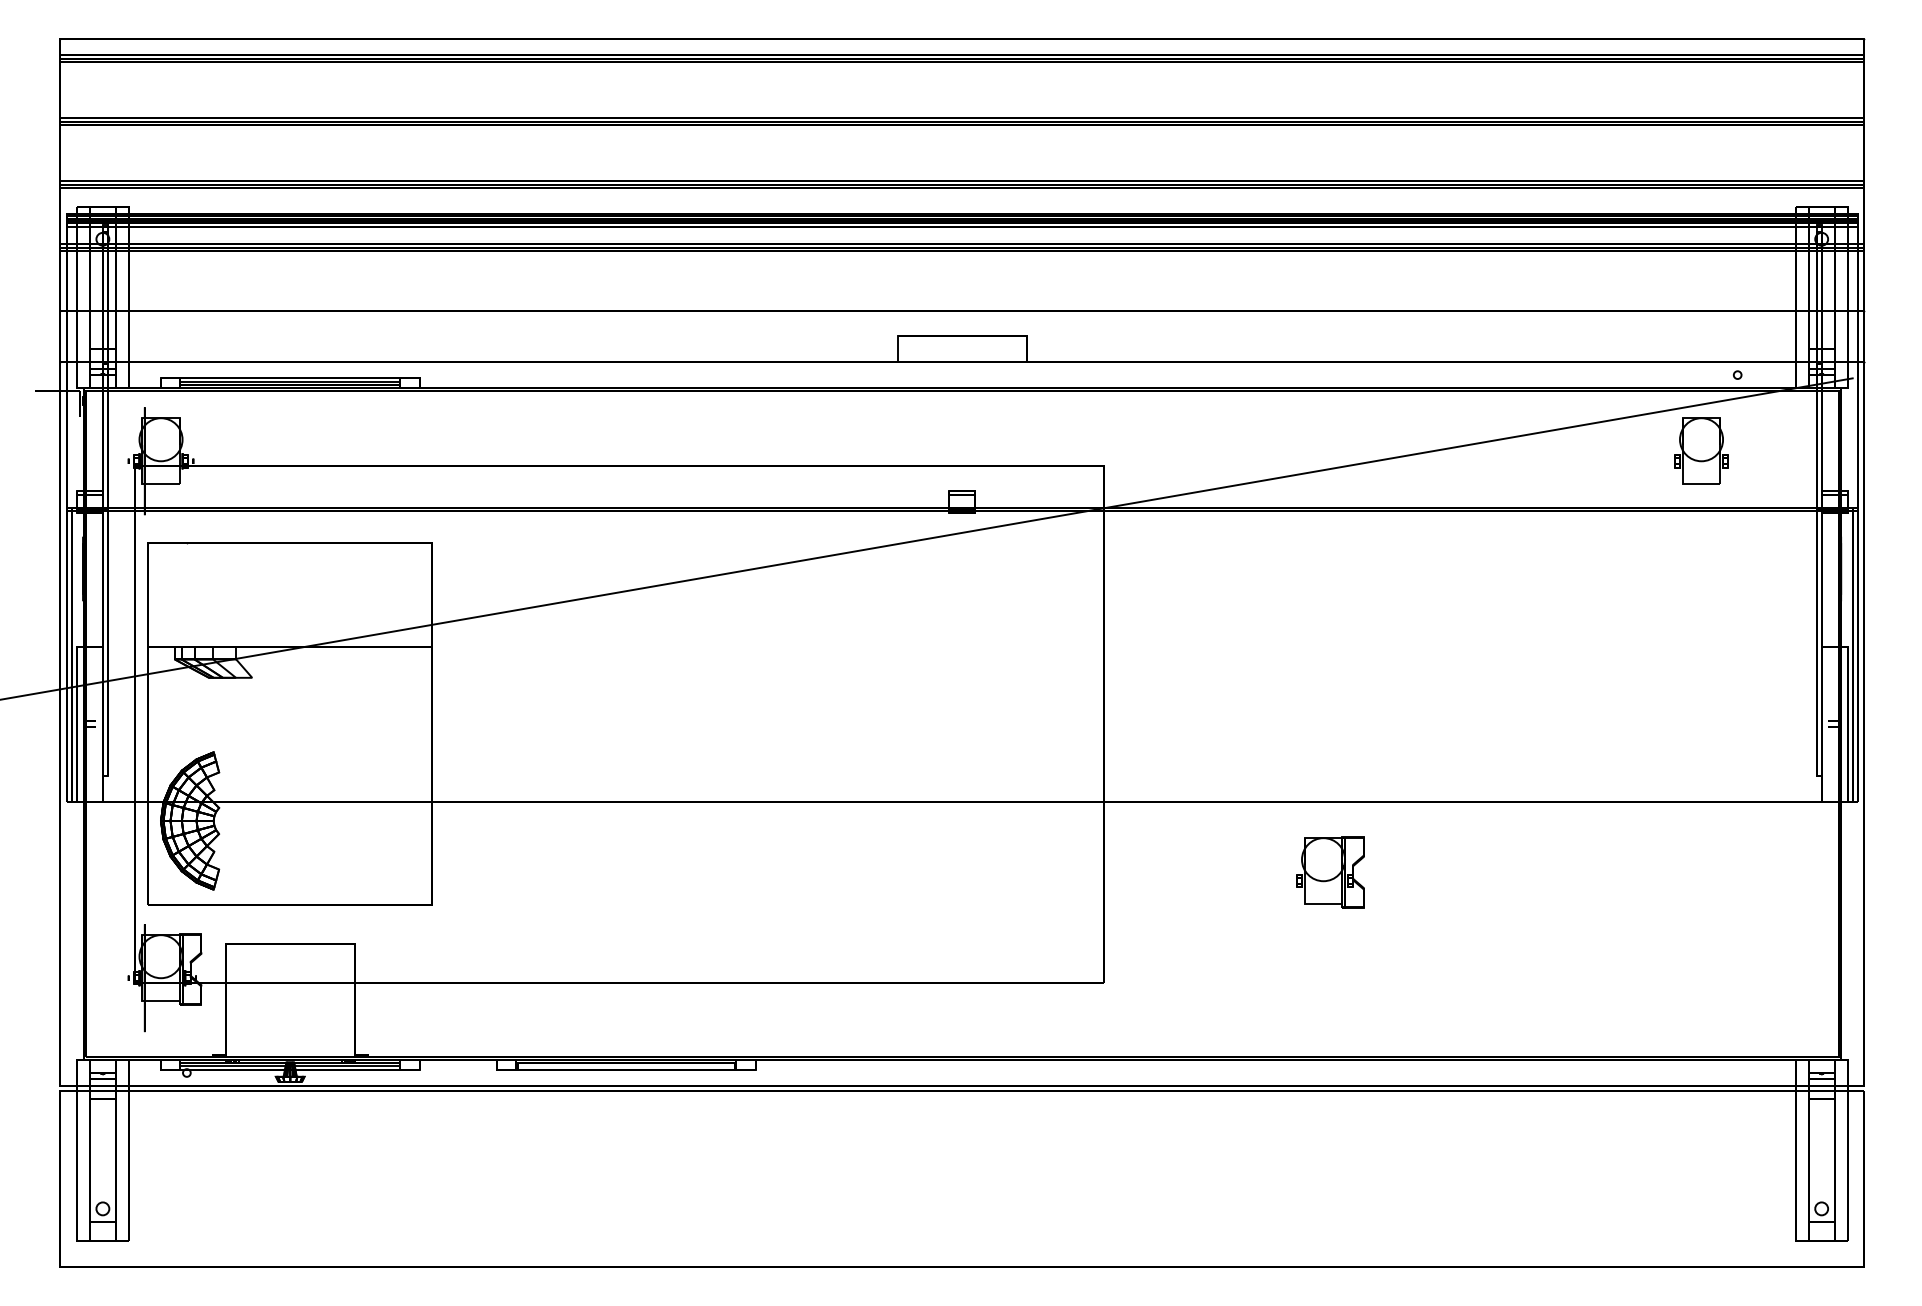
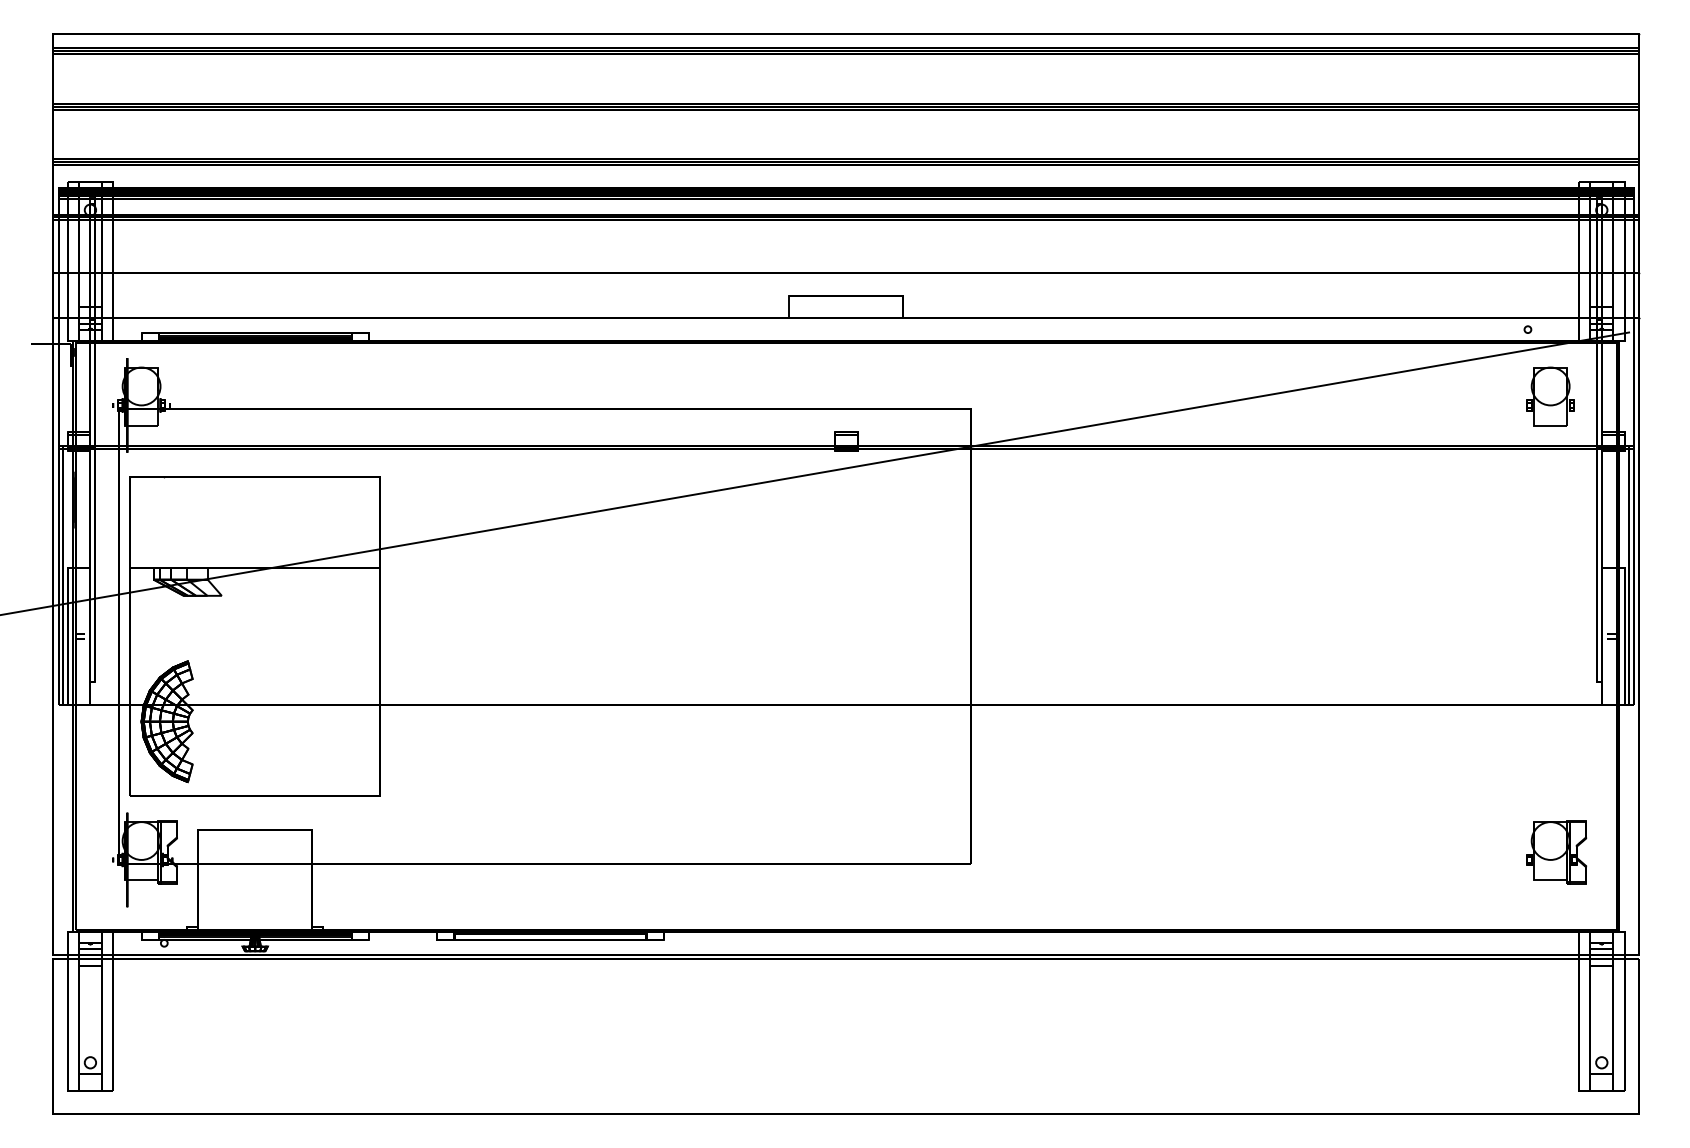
part: (1701, 450) -> (1550, 395), moved
part: (1330, 872) -> (1556, 852), moved

